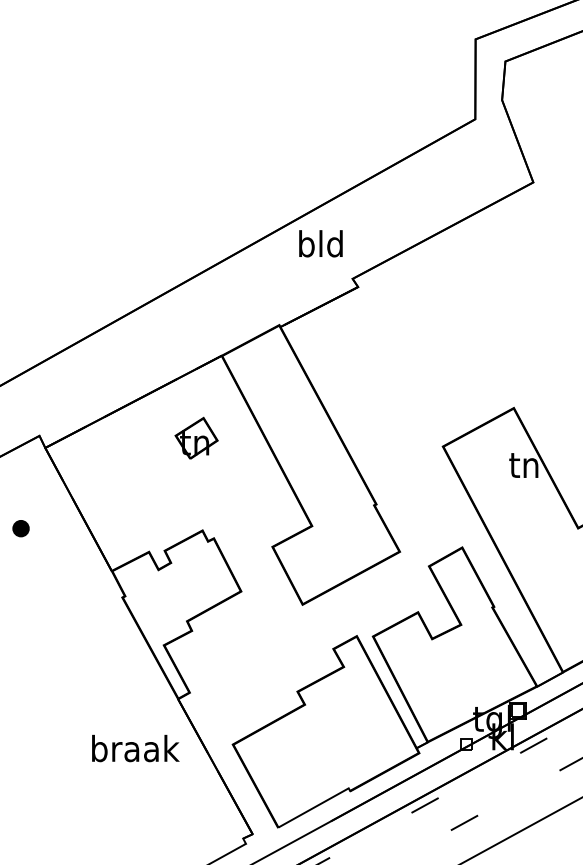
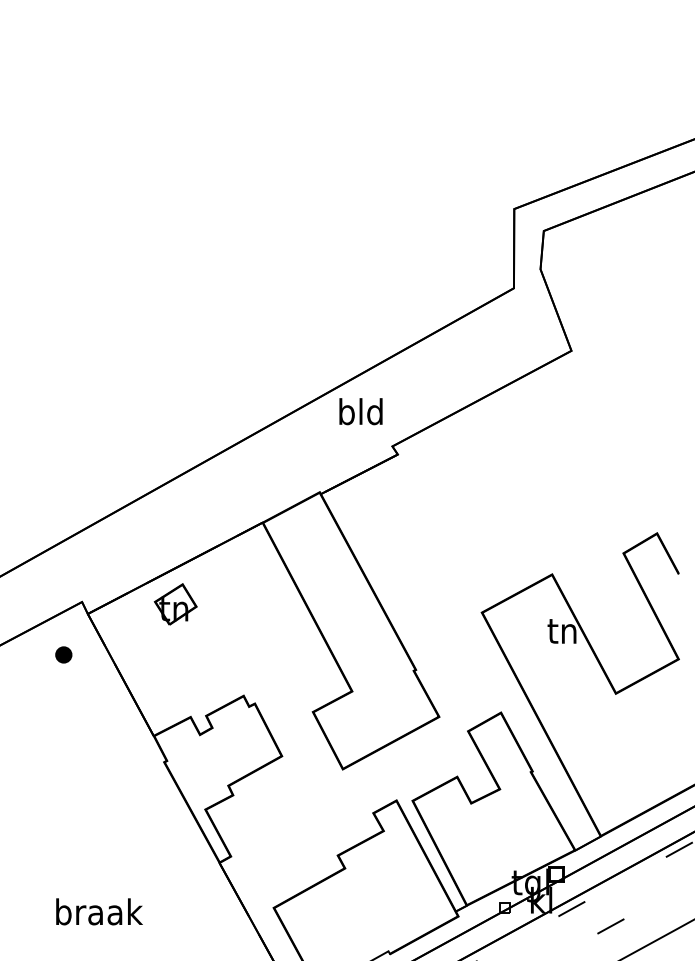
part: (196, 438) -> (175, 604), moved
part: (20, 528) -> (63, 654), moved
text: (135, 748) -> (99, 911), moved

